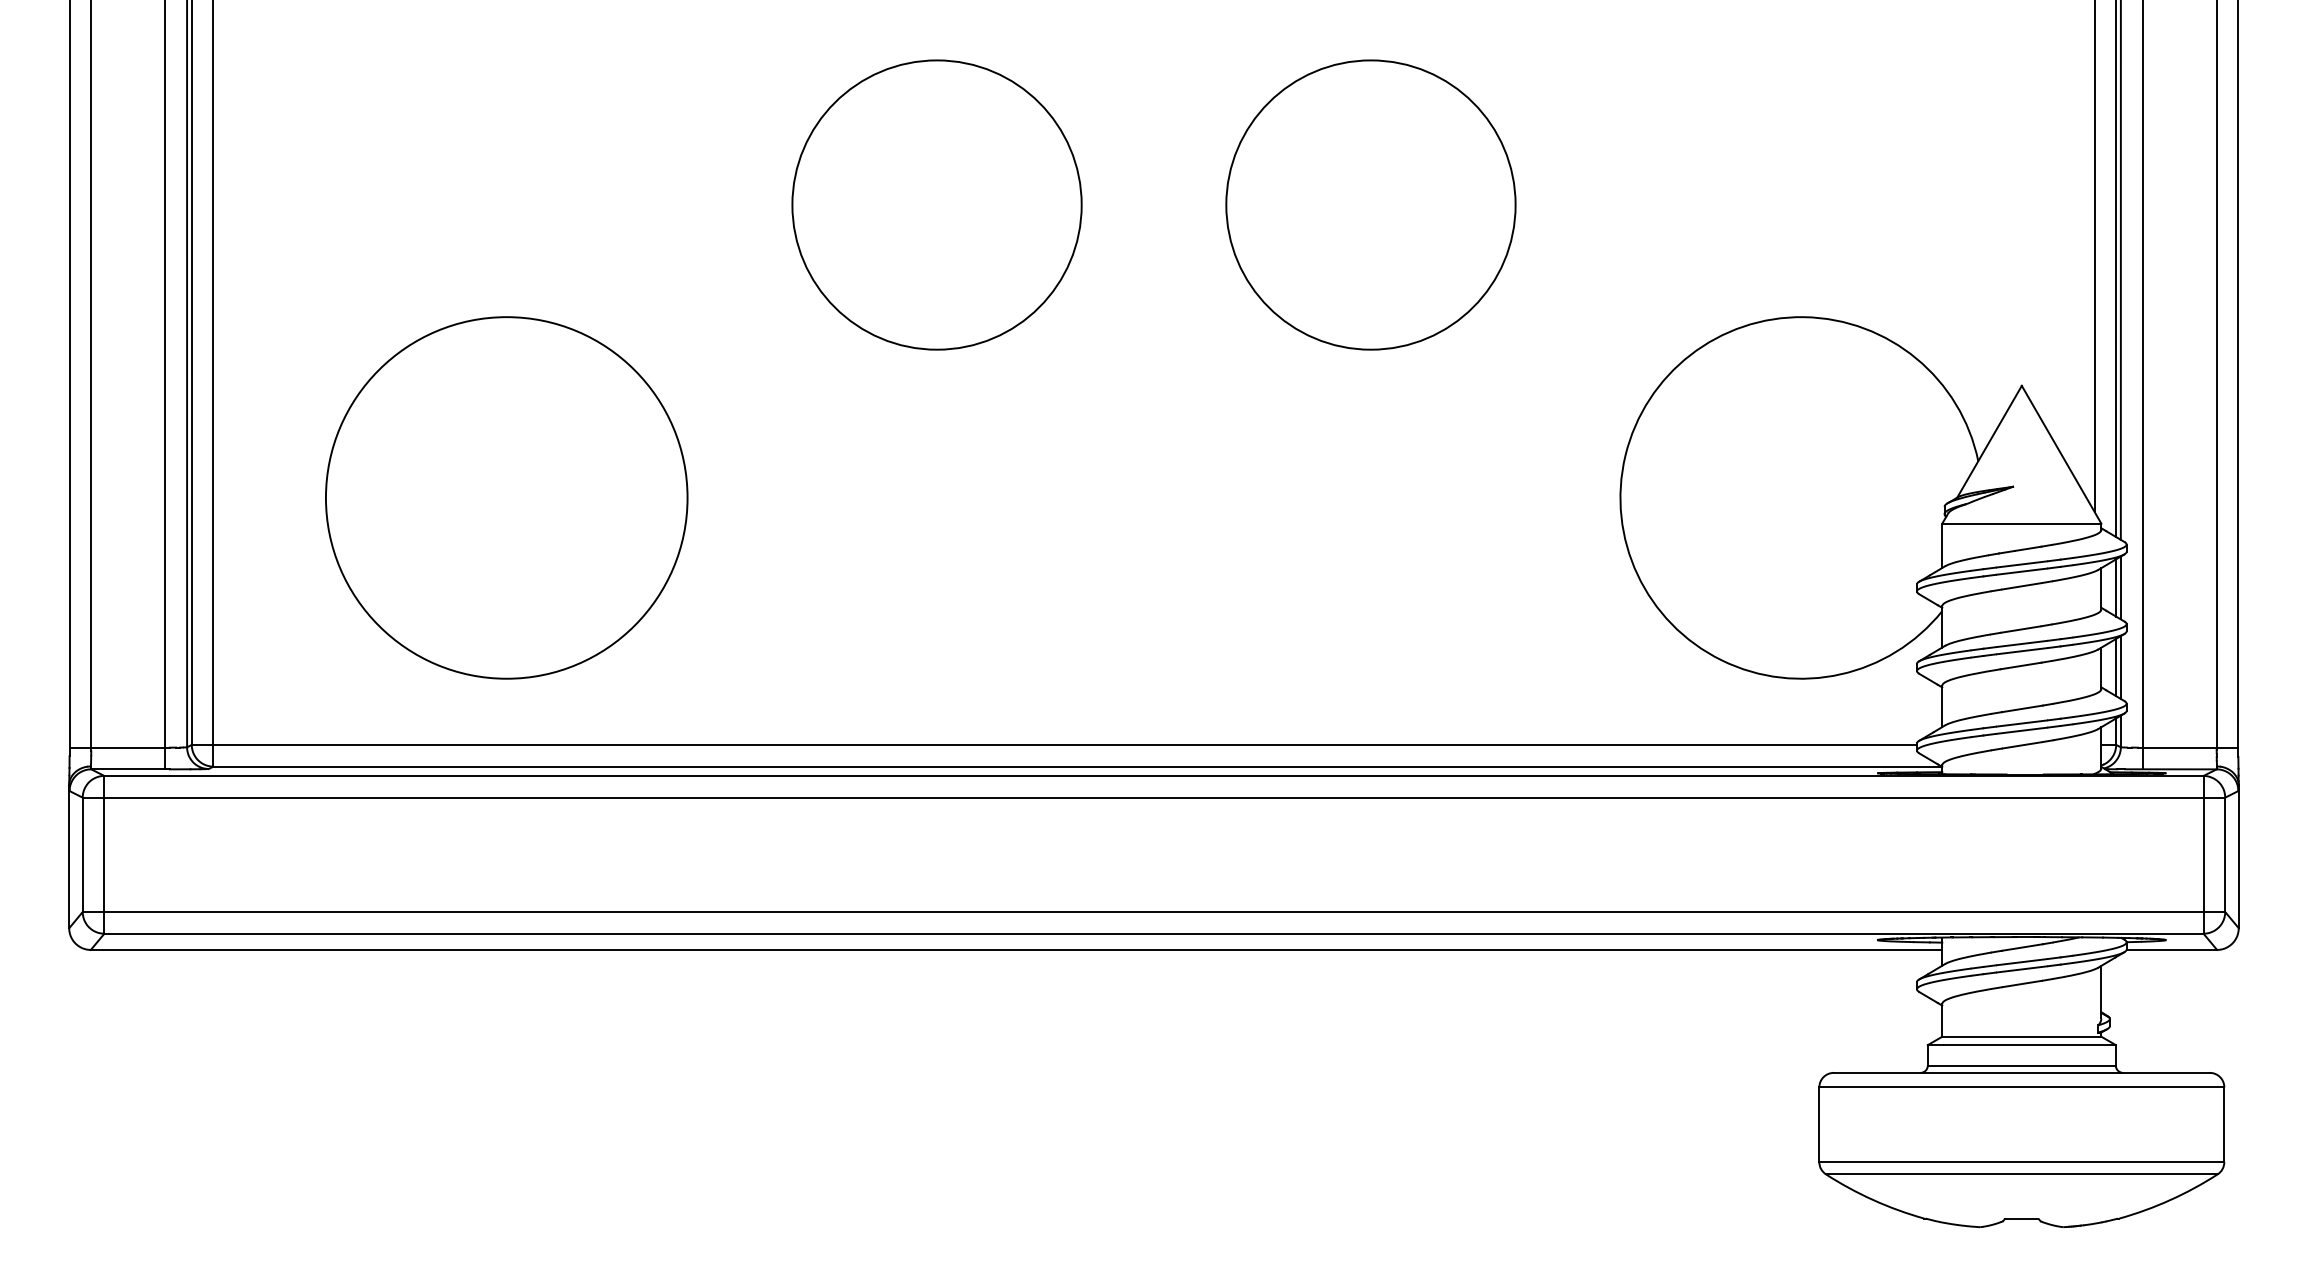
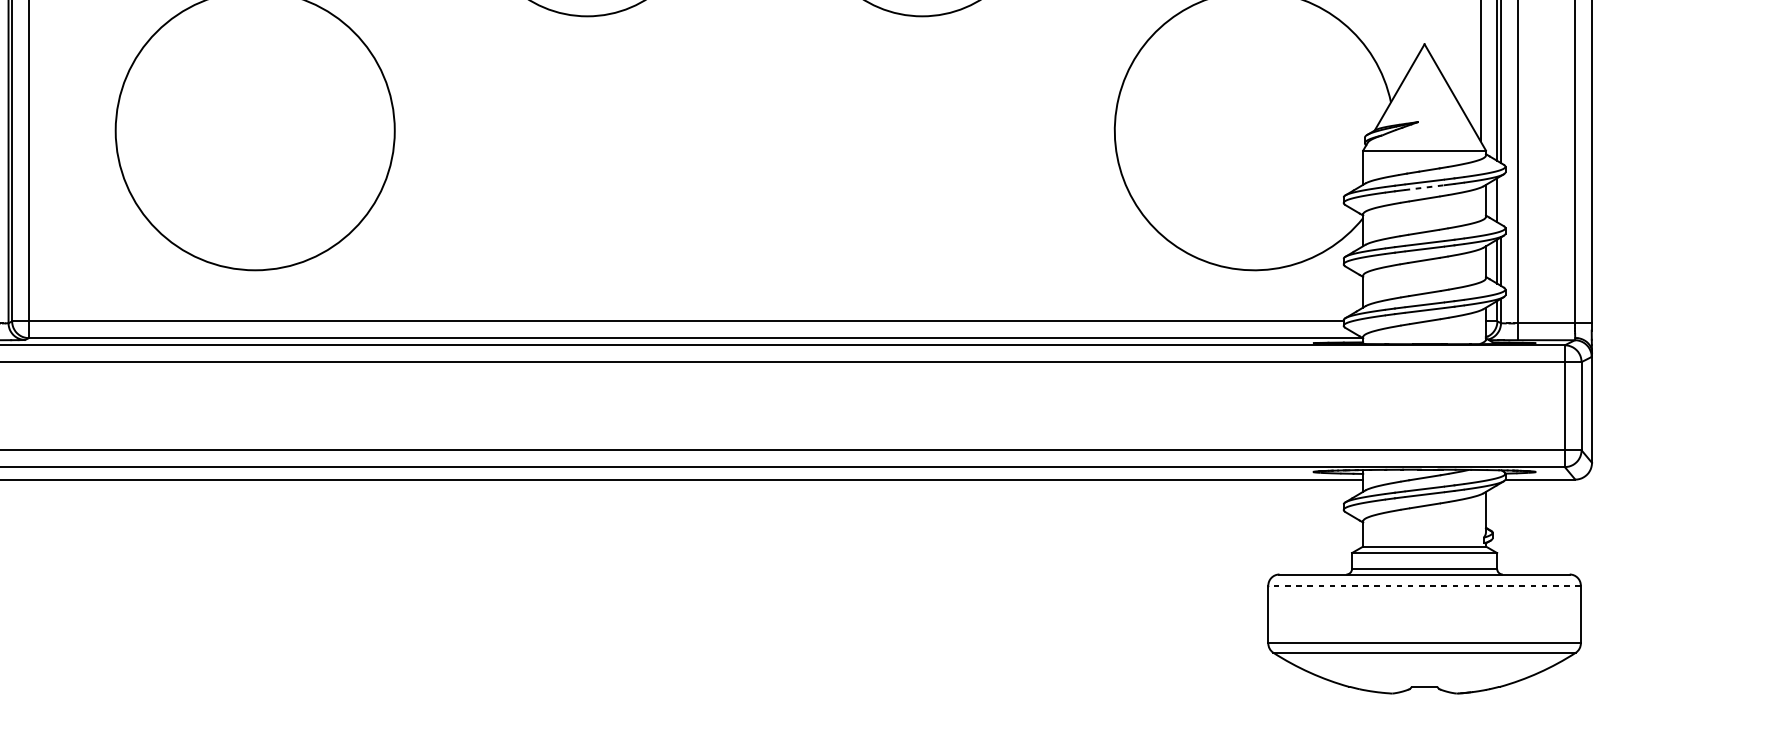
line: (2022, 571) -> (1425, 187), solid -> dashed
line: (2120, 587) -> (1500, 199), removed
line: (2021, 1087) -> (1424, 585), solid -> dashed

